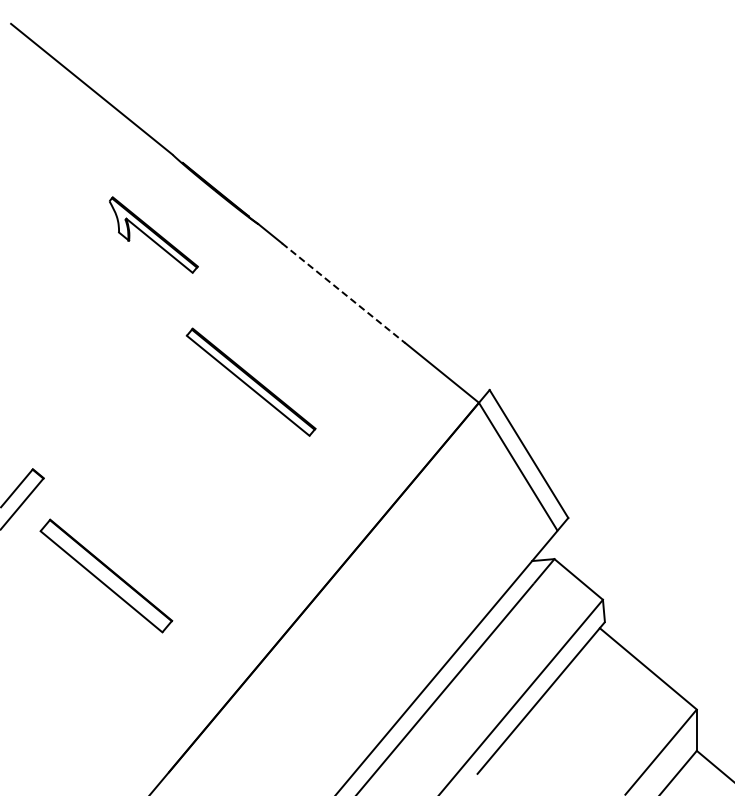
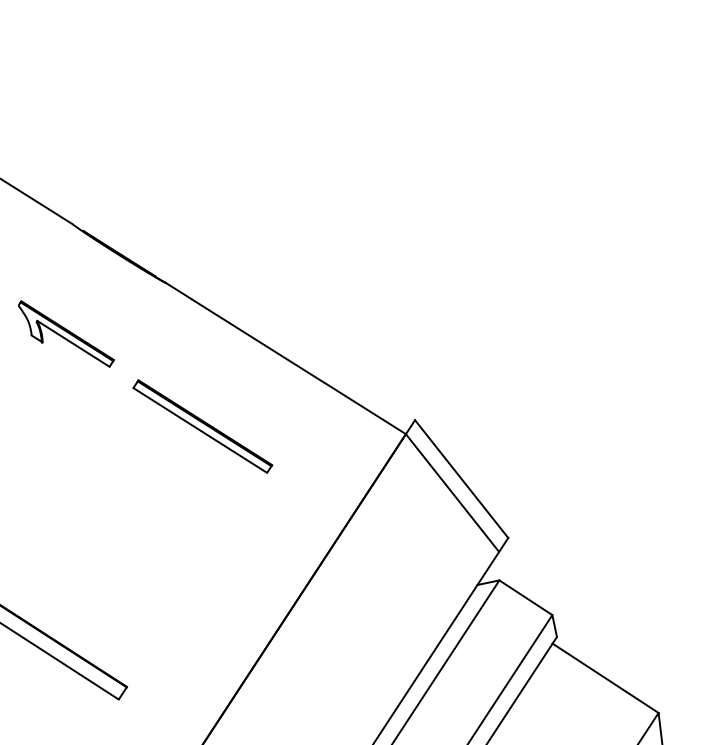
part: (153, 234) -> (66, 333), moved
line: (344, 293) -> (259, 341), dashed -> solid
part: (250, 381) -> (202, 425), moved

